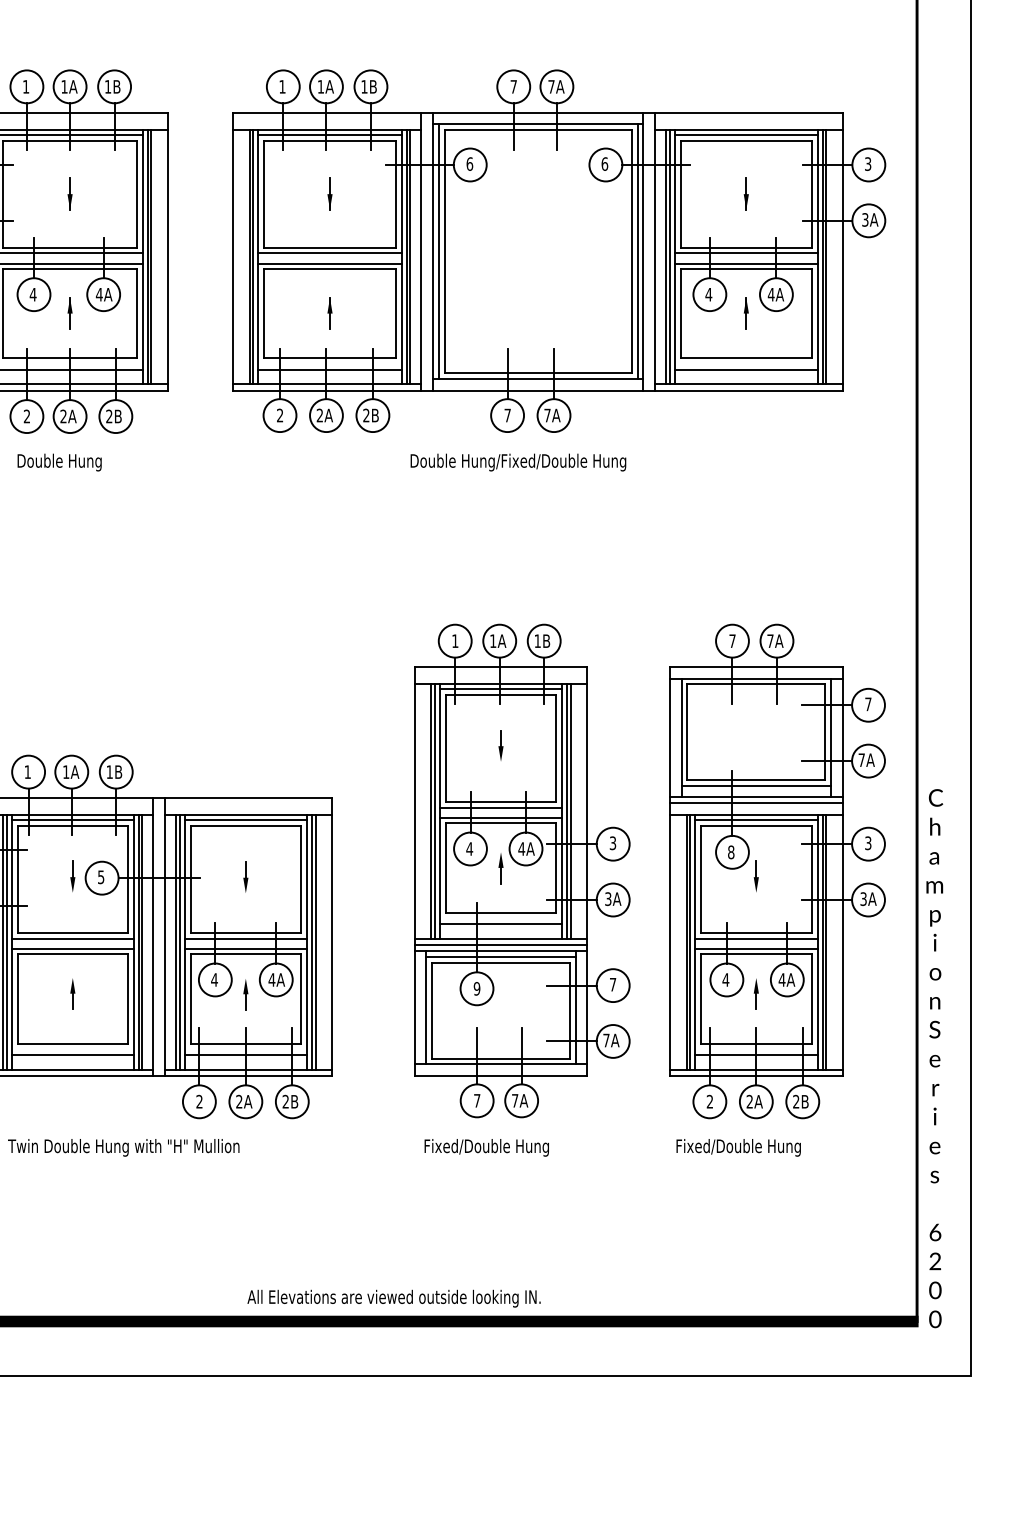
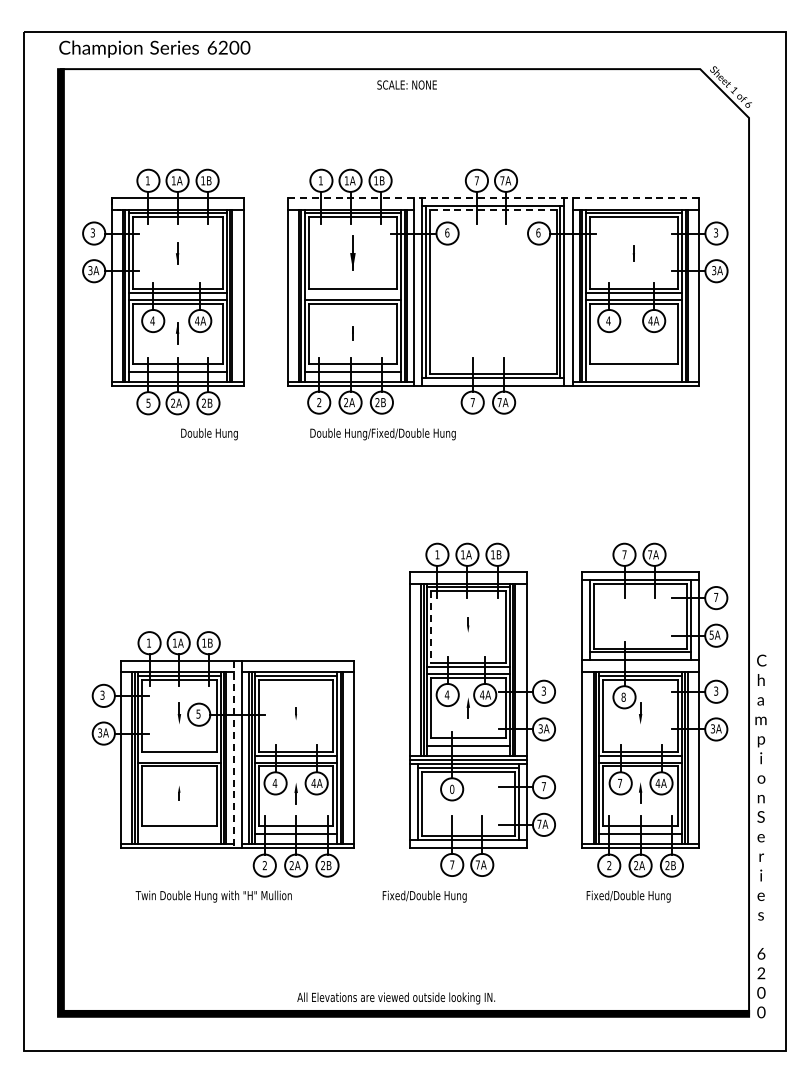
line: (538, 113) -> (493, 198), solid -> dashed
line: (536, 130) -> (492, 210), solid -> dashed
part: (329, 194) -> (352, 253), size x1.6
part: (745, 194) -> (633, 253), size x0.7
line: (329, 253) -> (352, 293), removed
part: (329, 313) -> (352, 333), size x0.6
part: (745, 313) -> (633, 333), removed
line: (745, 369) -> (633, 371), removed
text: (26, 415) -> (148, 402), 2 -> 5
text: (59, 462) -> (209, 434), moved
text: (517, 462) -> (382, 434), moved
part: (499, 744) -> (467, 624), size x0.7
line: (446, 748) -> (431, 627), solid -> dashed
text: (861, 759) -> (711, 634), 7A -> 5A
line: (756, 803) -> (640, 664), removed
part: (244, 876) -> (295, 713), size x0.6
line: (152, 937) -> (233, 754), solid -> dashed
line: (72, 938) -> (179, 755), removed
text: (725, 978) -> (619, 782), 4 -> 7
text: (477, 988) -> (452, 789), 9 -> 0
part: (71, 993) -> (178, 792), size x0.7
line: (72, 1055) -> (179, 834), removed
text: (486, 1147) -> (424, 896), moved

